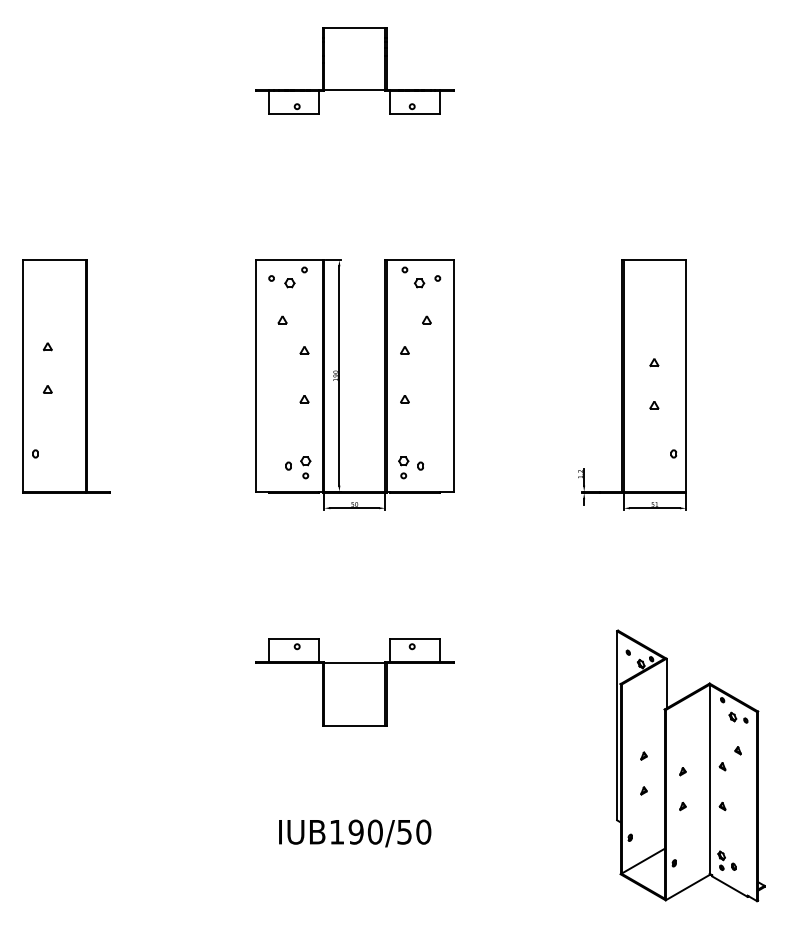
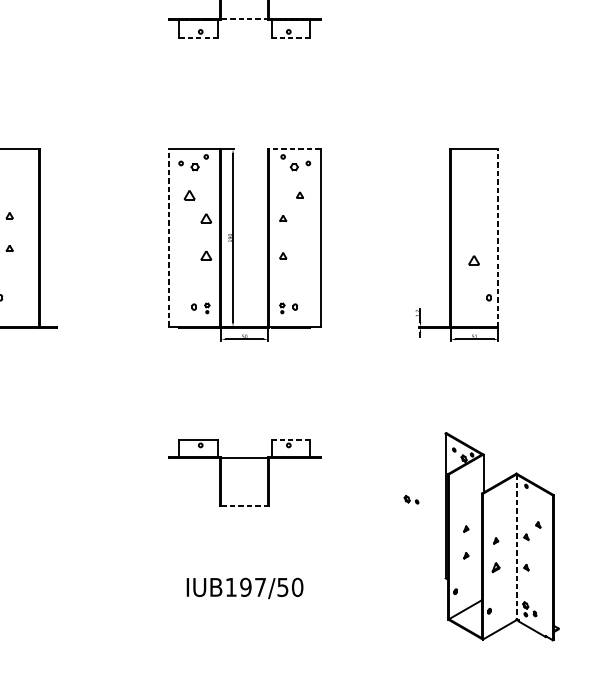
line: (354, 90) -> (244, 19), solid -> dashed
line: (294, 114) -> (198, 37), solid -> dashed
line: (415, 114) -> (291, 37), solid -> dashed
line: (420, 260) -> (295, 149), solid -> dashed
part: (282, 319) -> (189, 194), size x1.6
part: (304, 350) -> (206, 218), size x1.6
part: (654, 362) -> (474, 227), removed
line: (255, 375) -> (168, 237), solid -> dashed
line: (686, 376) -> (498, 238), solid -> dashed
part: (304, 399) -> (206, 256), size x1.6
part: (654, 405) -> (474, 260), size x1.6
part: (305, 467) -> (207, 308), size x0.6
part: (403, 467) -> (282, 308), size x0.6
line: (415, 639) -> (291, 439), solid -> dashed
part: (738, 717) -> (411, 499), moved
line: (355, 725) -> (245, 505), solid -> dashed
line: (709, 779) -> (516, 547), solid -> dashed
part: (682, 806) -> (495, 567), size x1.6
text: (374, 831) -> (259, 586), IUB190/50 -> IUB197/50

